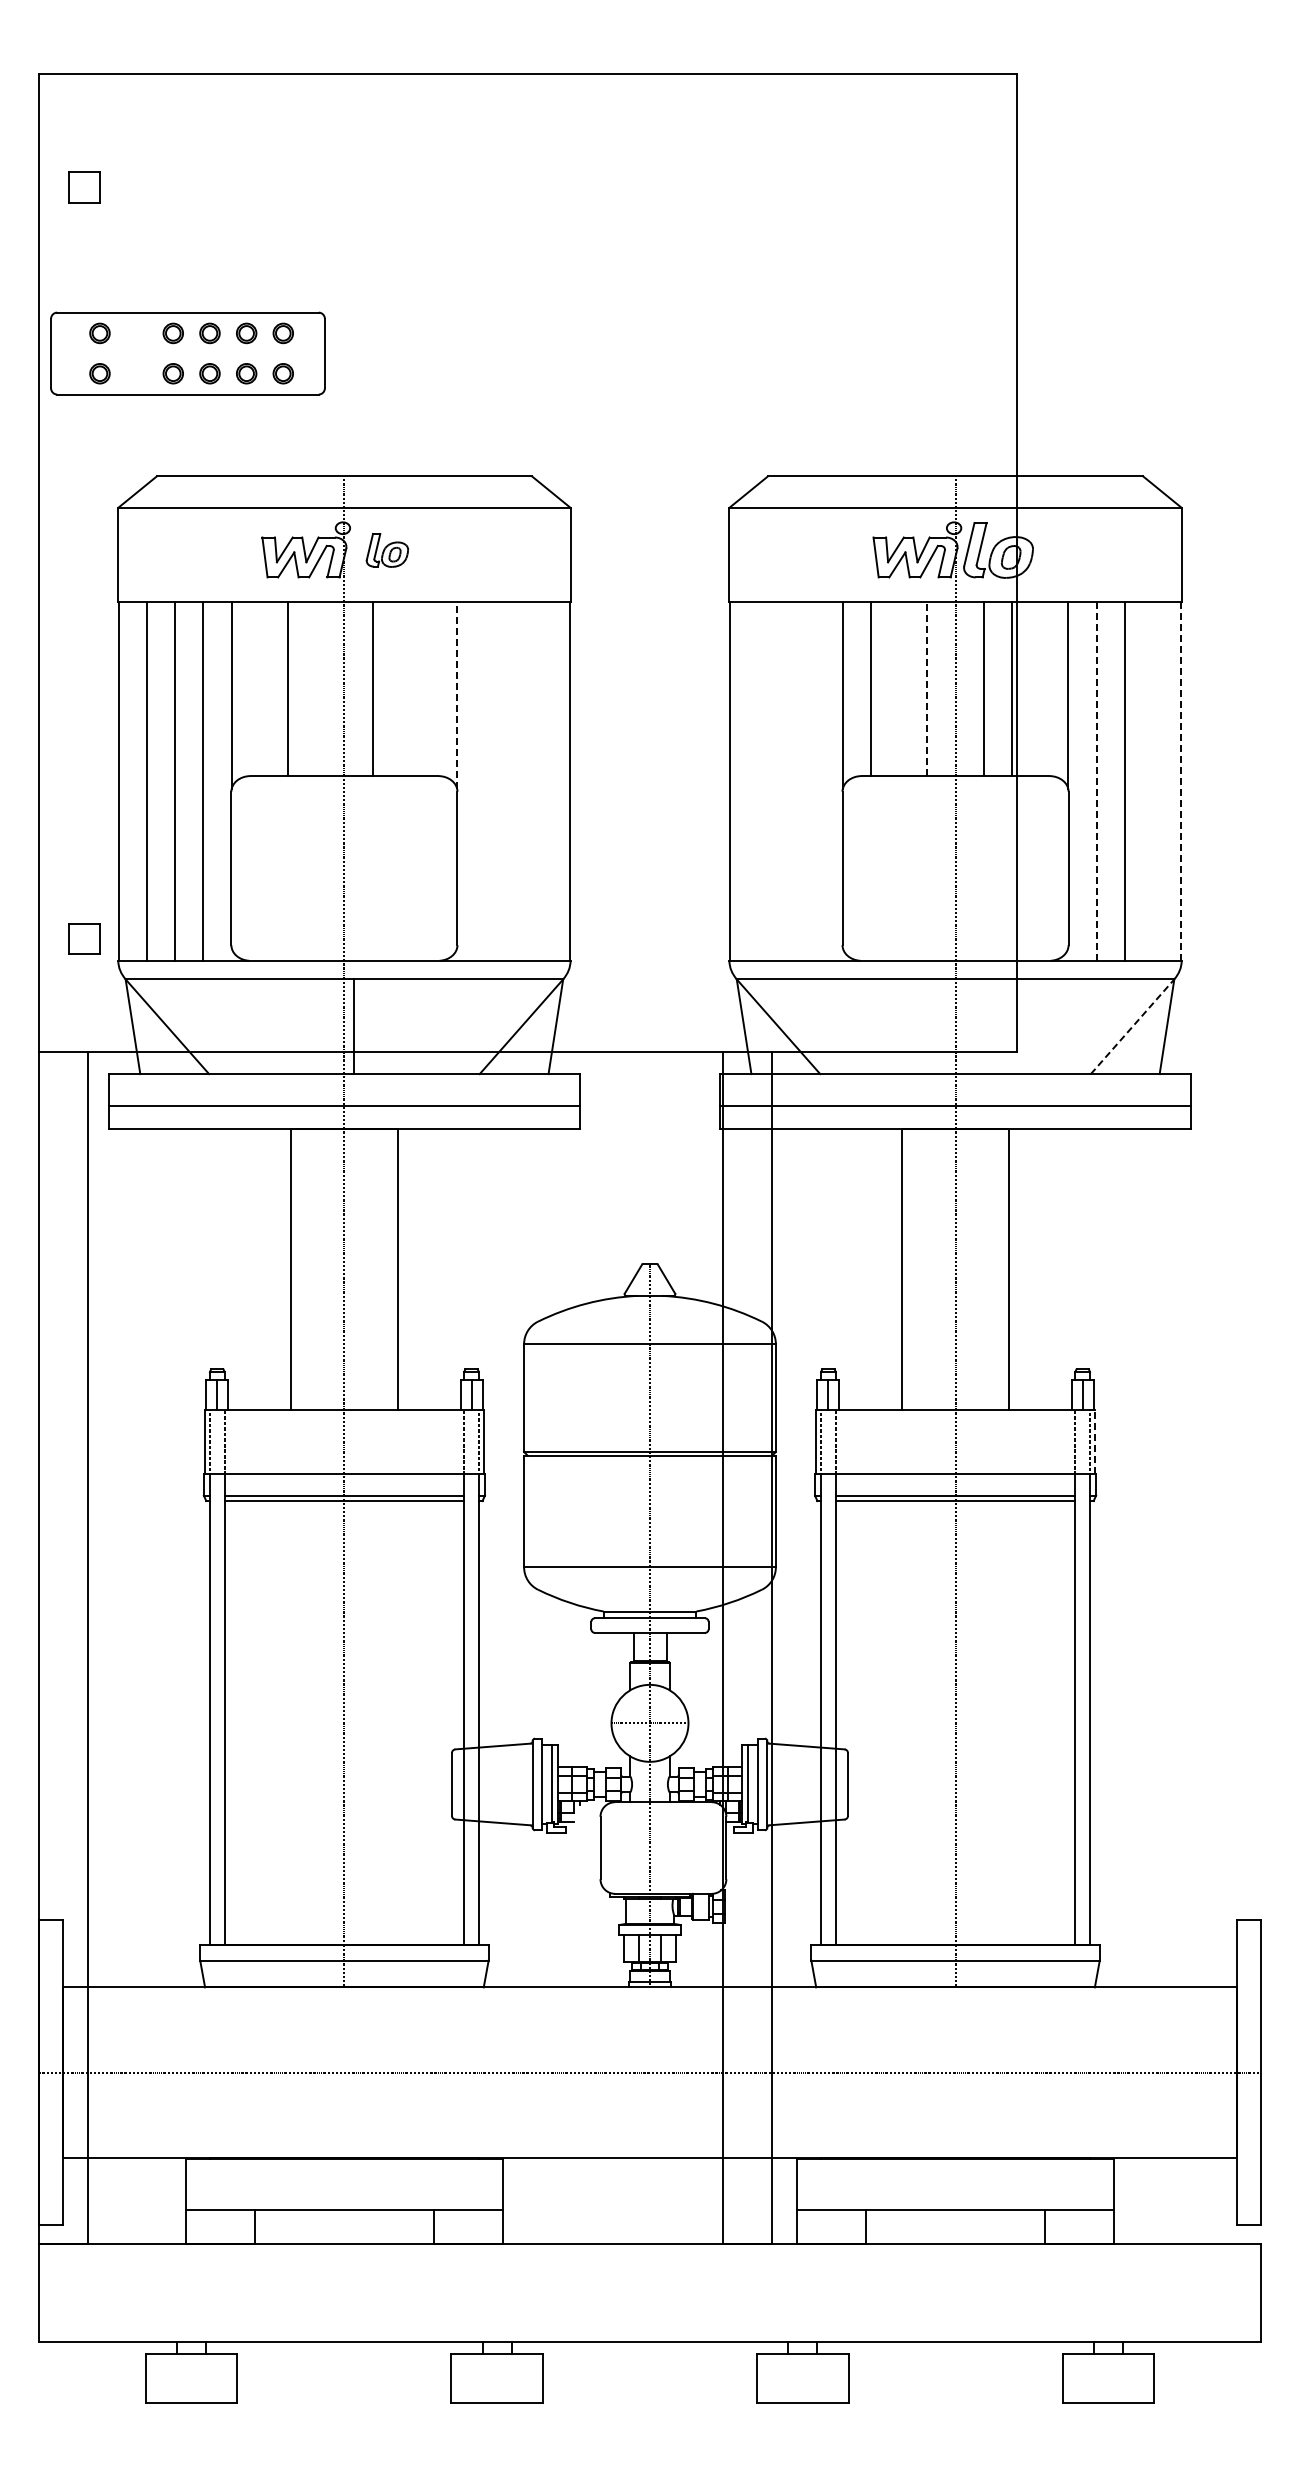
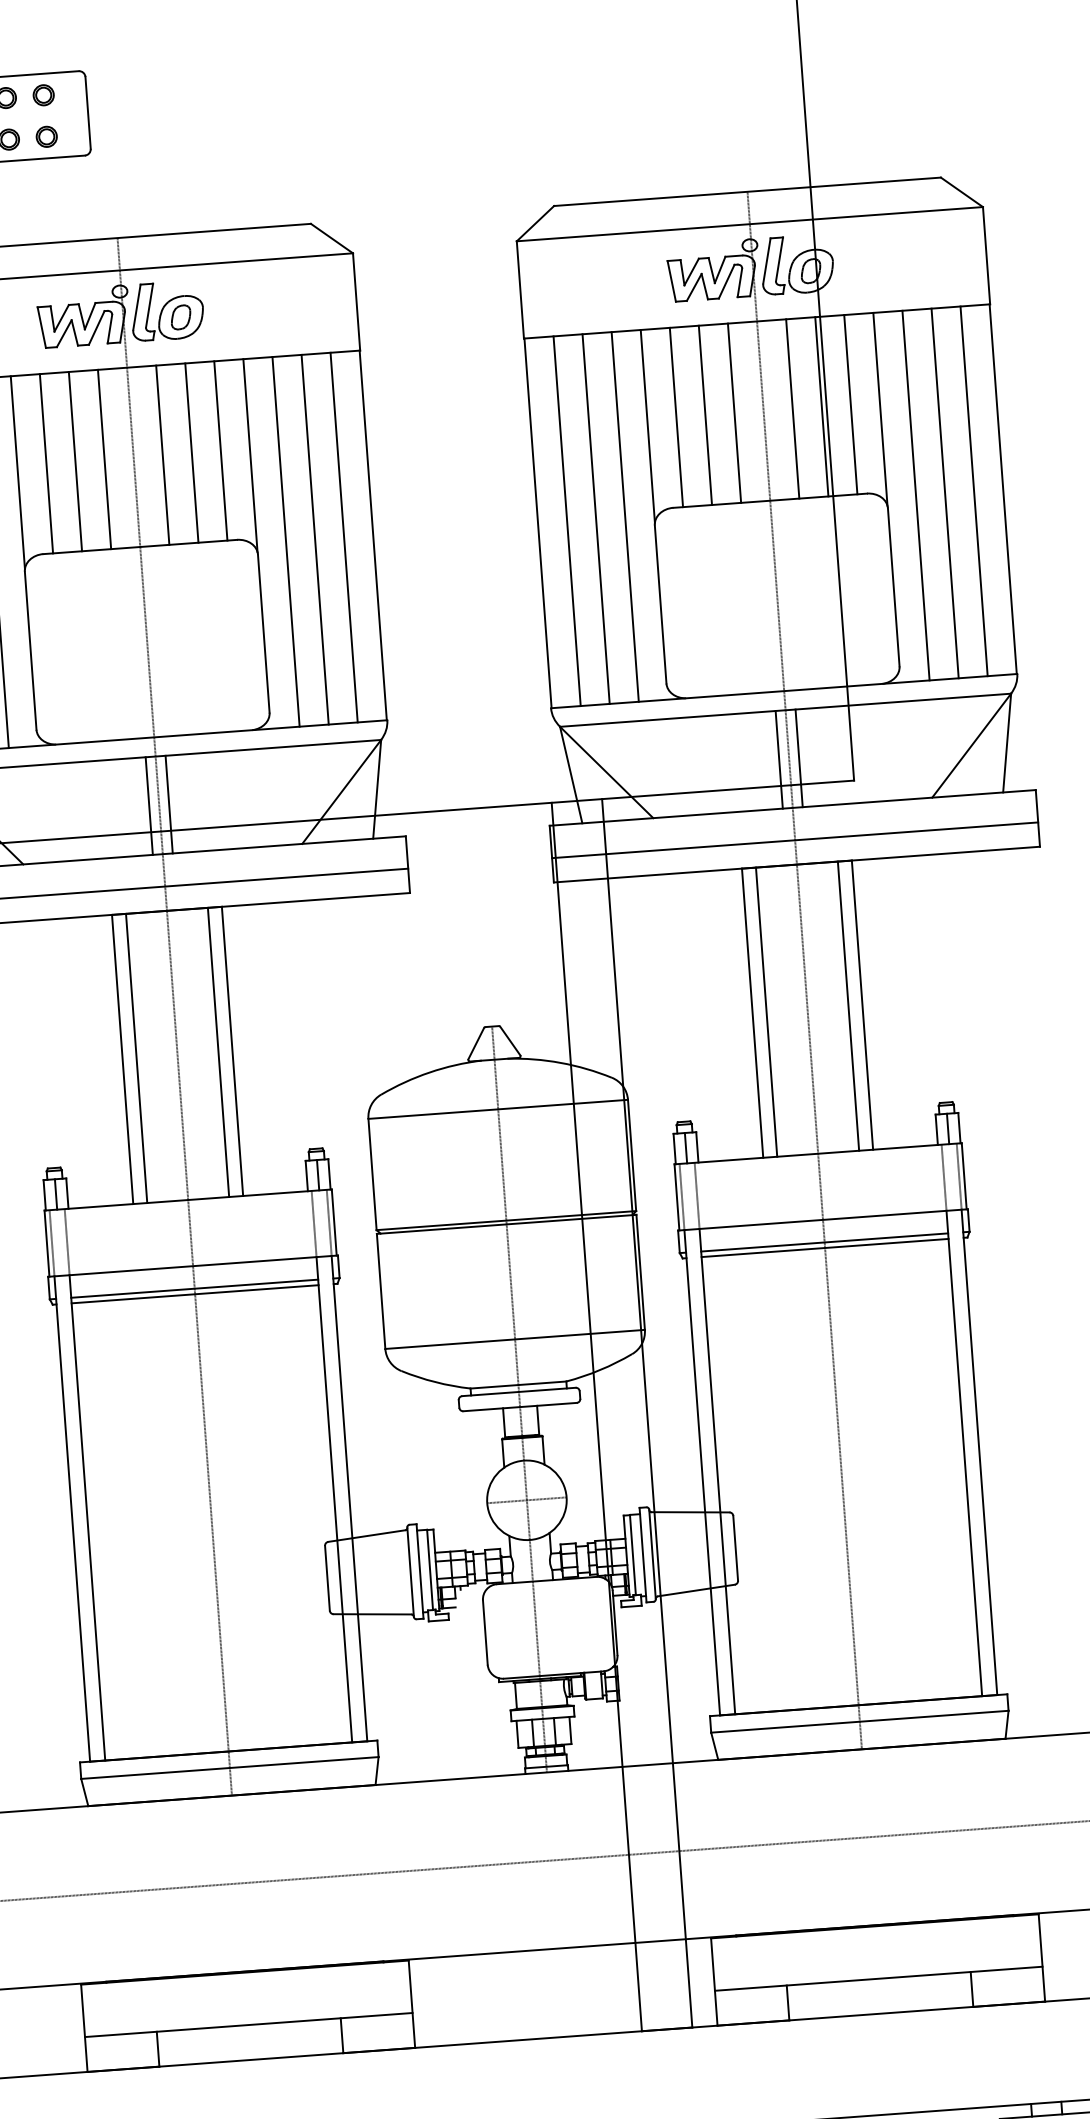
part: (387, 550) -> (167, 311), size x1.67
line: (259, 689) -> (46, 464), added
line: (316, 689) -> (104, 459), added
line: (400, 689) -> (191, 453), added
line: (429, 689) -> (221, 451), added
line: (899, 689) -> (705, 415), added
line: (927, 689) -> (734, 413), dashed -> solid
line: (1040, 689) -> (851, 405), added
line: (457, 695) -> (250, 455), dashed -> solid
line: (485, 781) -> (286, 541), added
line: (513, 781) -> (314, 539), added
line: (541, 781) -> (343, 537), added
line: (758, 781) -> (567, 521), added
line: (786, 781) -> (596, 519), added
line: (814, 781) -> (625, 516), added
line: (1096, 781) -> (915, 495), dashed -> solid
line: (1152, 781) -> (973, 491), added
line: (1181, 781) -> (1003, 489), dashed -> solid
line: (334, 1026) -> (148, 805), added
line: (945, 1026) -> (778, 759), added
line: (965, 1026) -> (799, 758), added
line: (1132, 1026) -> (971, 745), dashed -> solid
line: (304, 1269) -> (136, 1058), added
line: (384, 1269) -> (218, 1052), added
line: (915, 1269) -> (766, 1012), added
line: (995, 1269) -> (848, 1006), added
line: (1094, 1441) -> (963, 1176), dashed -> solid

